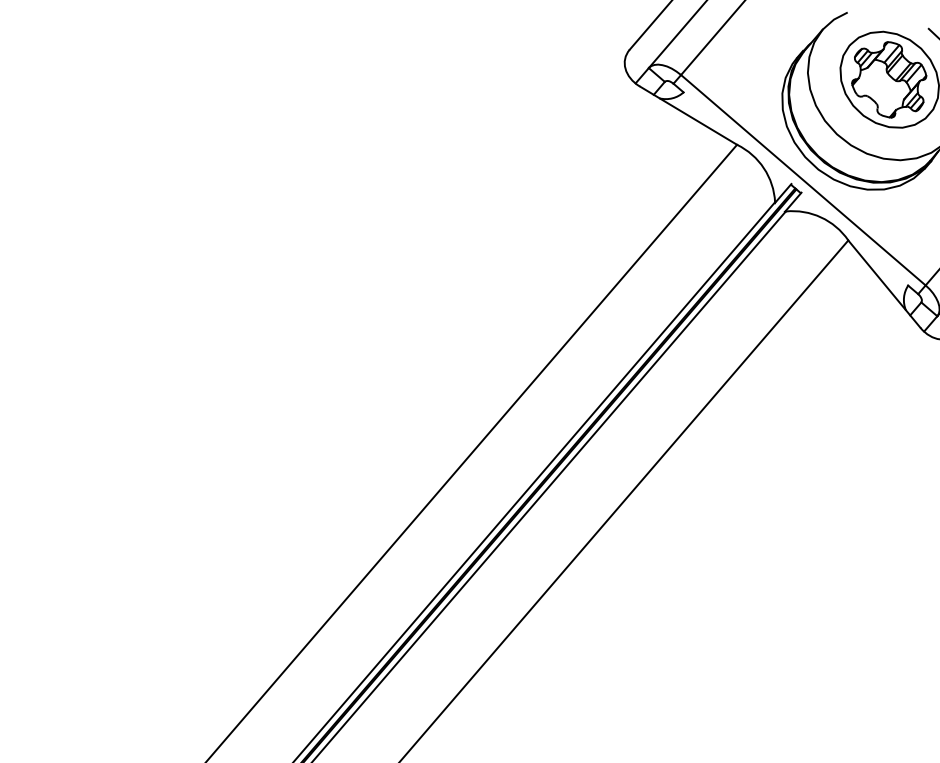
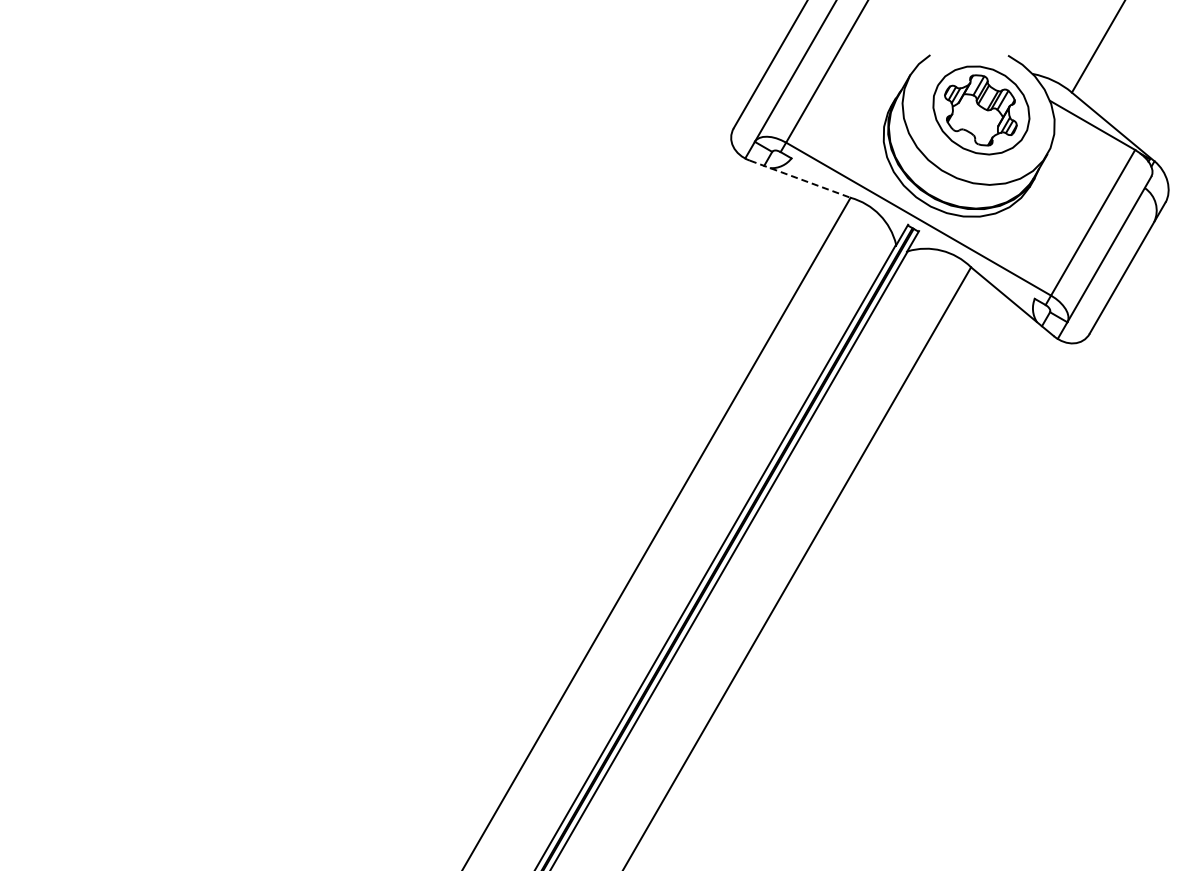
line: (688, 116) -> (800, 179), solid -> dashed

